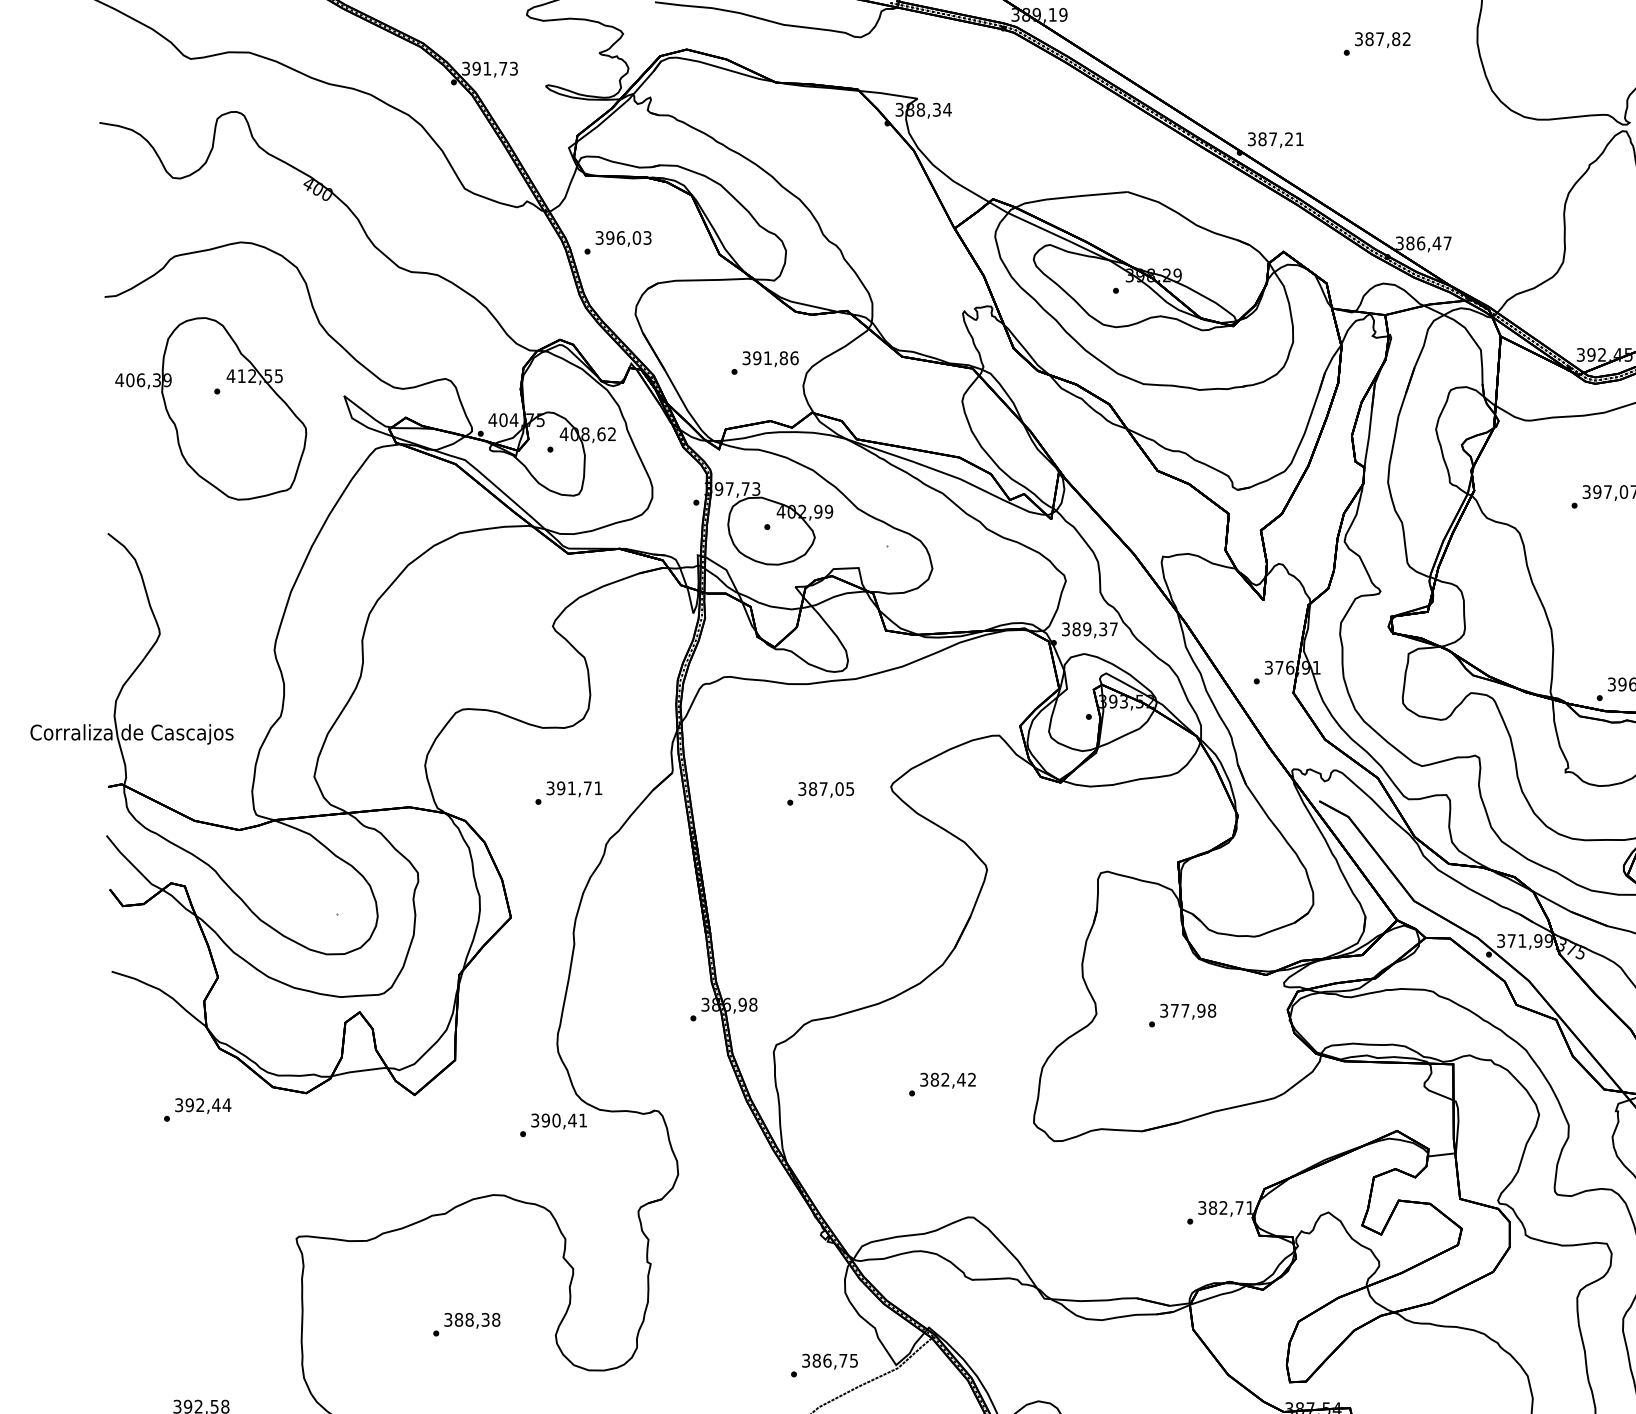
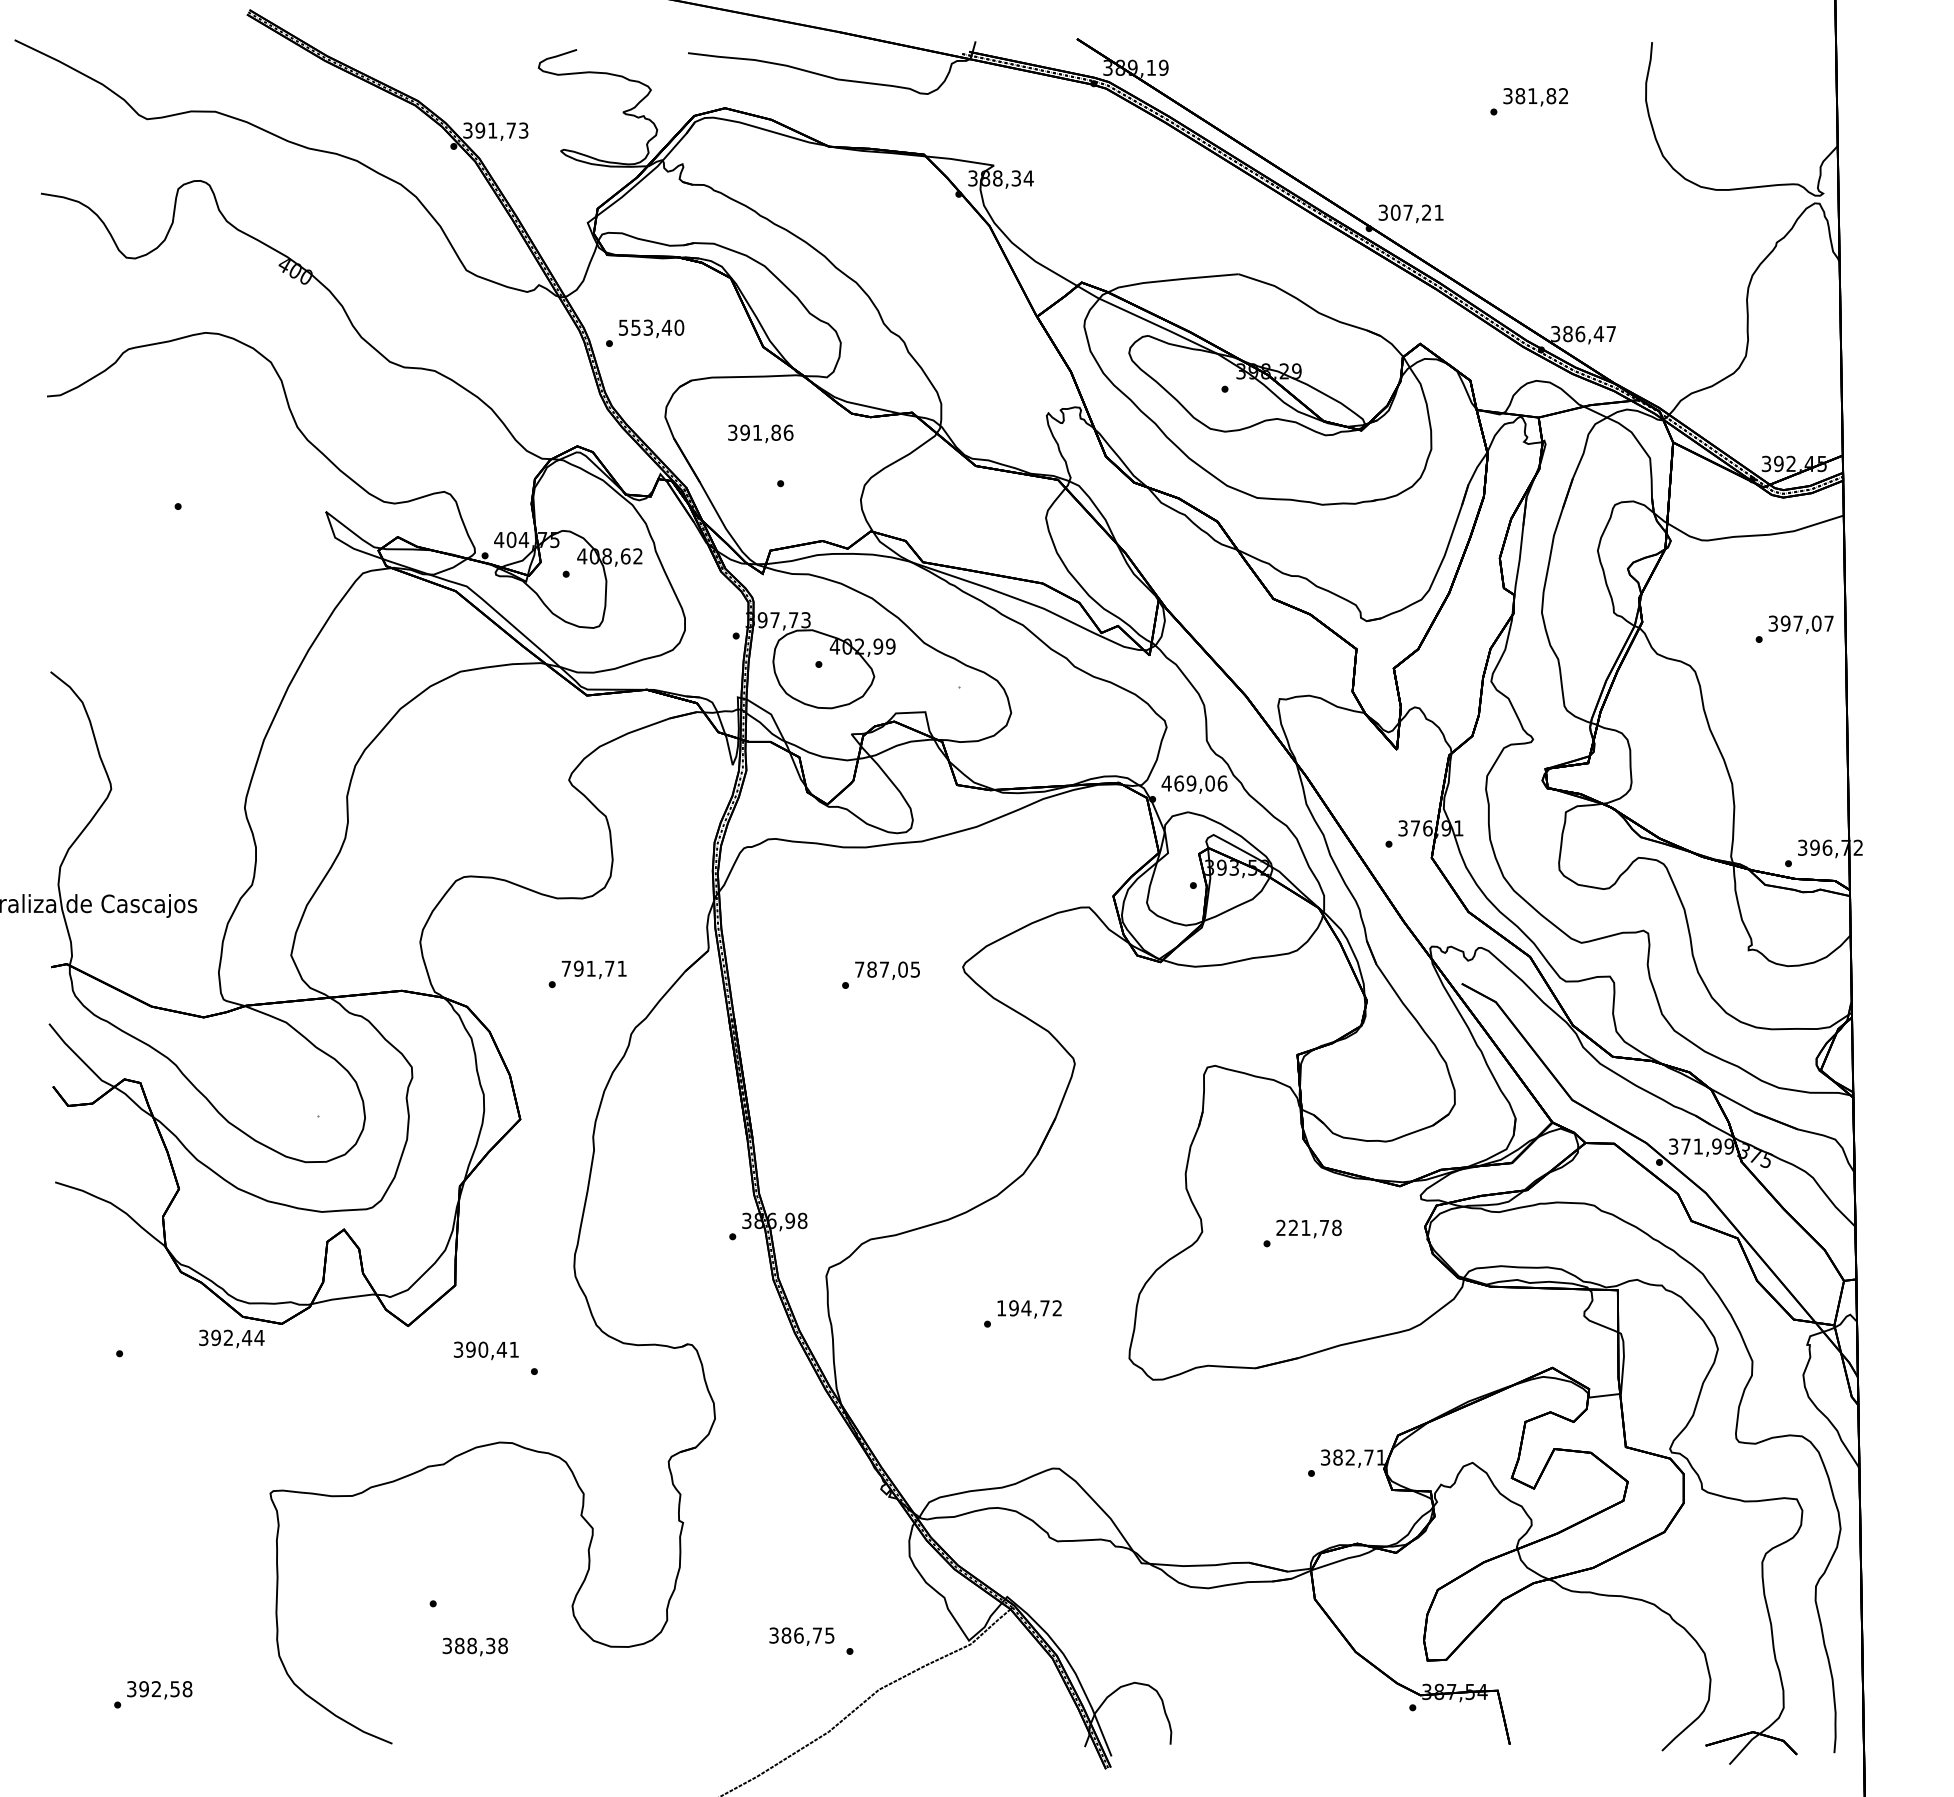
text: (1379, 38) -> (1532, 95), 387,82 -> 381,82
text: (1262, 139) -> (1395, 212), 387,21 -> 307,21
text: (623, 237) -> (651, 327), 396,03 -> 553,40
text: (770, 358) -> (760, 433), moved
part: (210, 408) -> (170, 526), removed
text: (1089, 629) -> (1194, 783), 389,37 -> 469,06
text: (549, 788) -> (565, 968), 391,71 -> 791,71
text: (802, 788) -> (859, 969), 387,05 -> 787,05
text: (1182, 1010) -> (1302, 1227), 377,98 -> 221,78
text: (942, 1079) -> (1023, 1308), 382,42 -> 194,72
text: (202, 1105) -> (231, 1338), moved
text: (558, 1121) -> (485, 1350), moved
text: (471, 1320) -> (474, 1646), moved
text: (829, 1361) -> (801, 1636), moved

